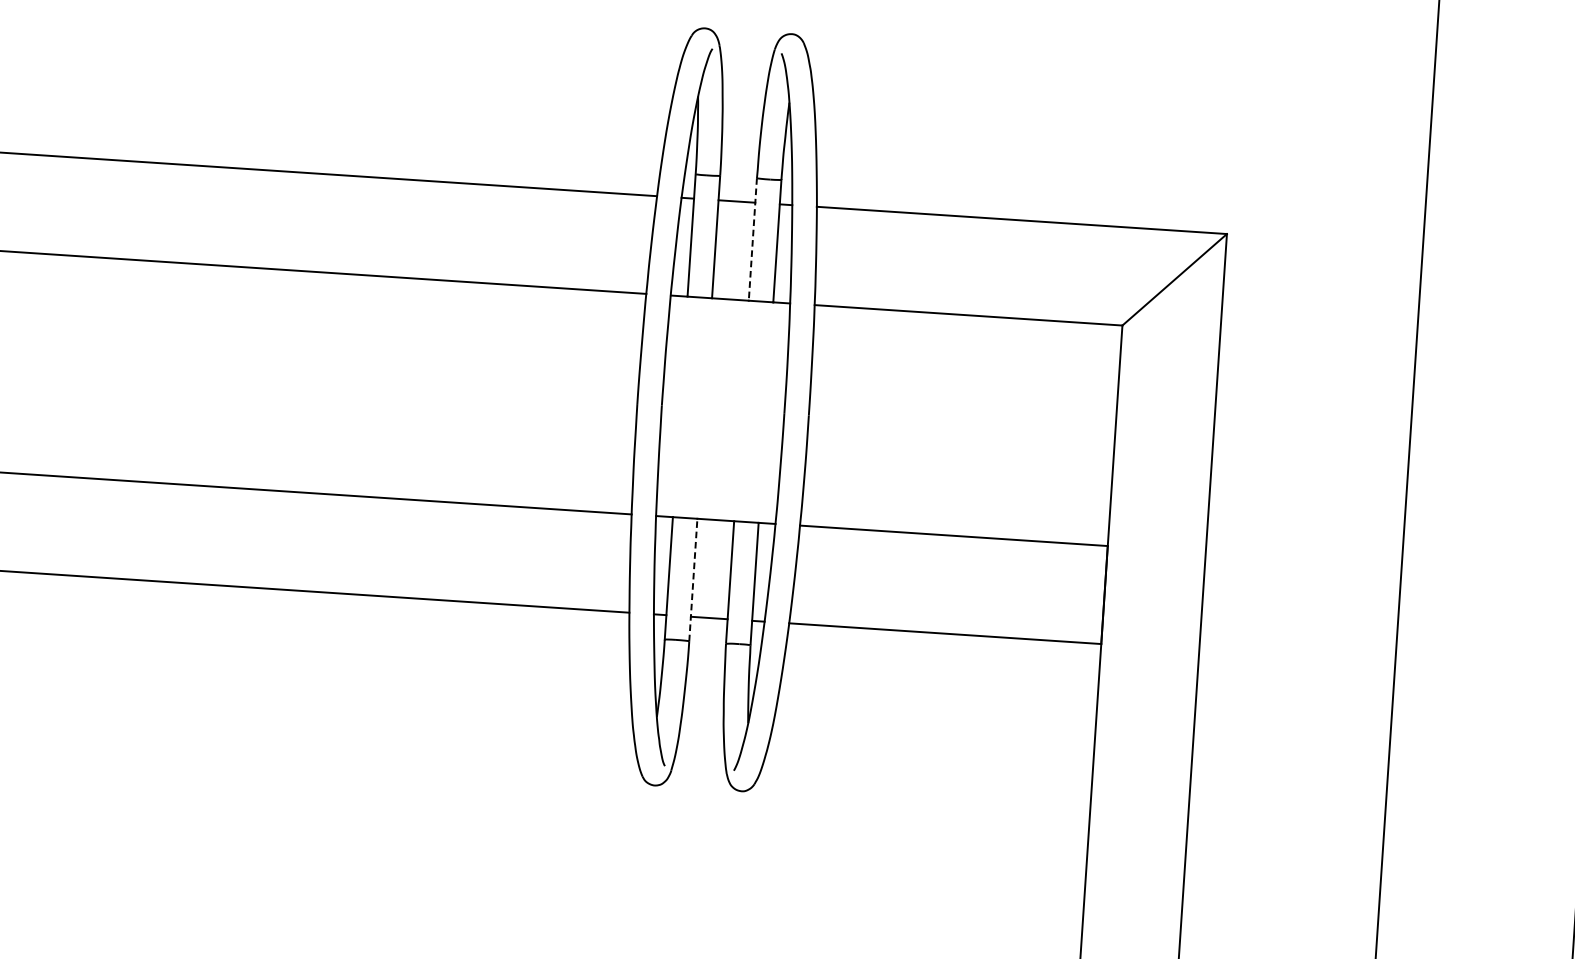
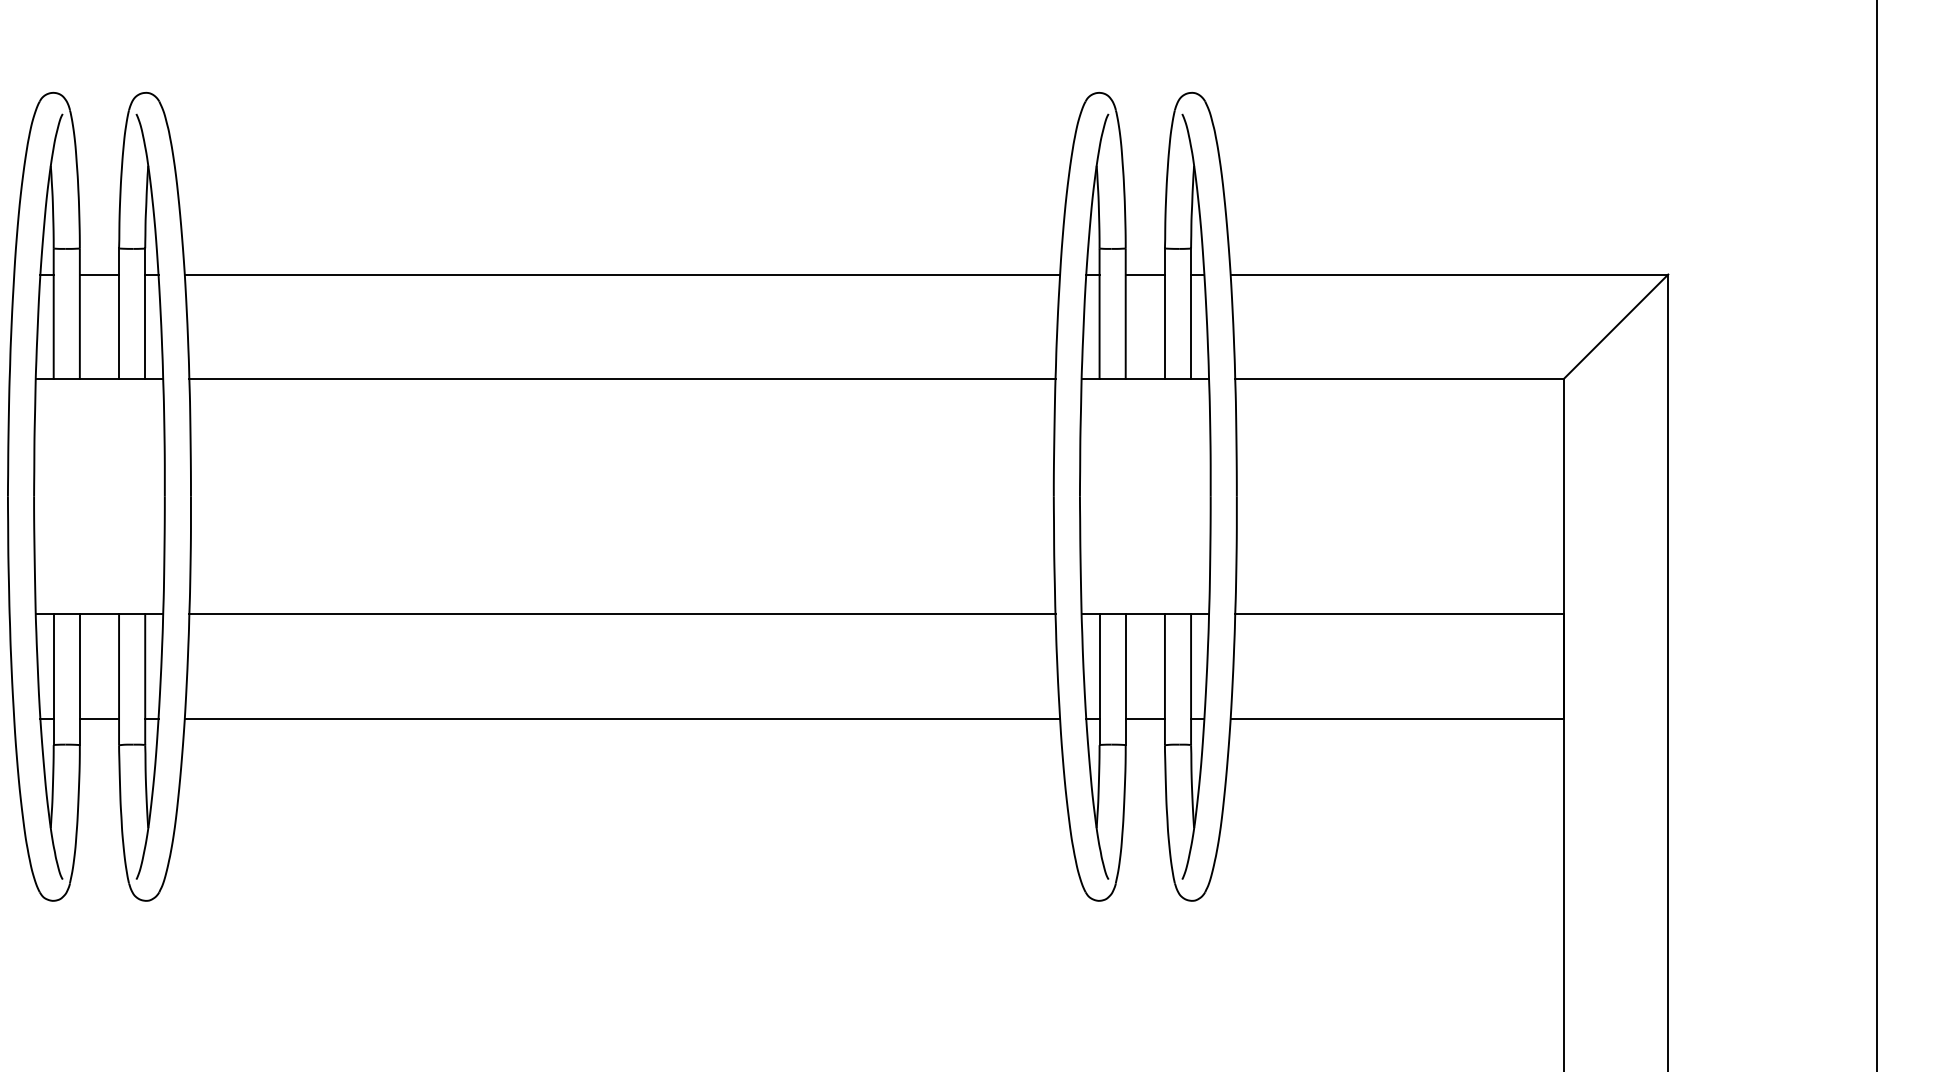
line: (752, 240) -> (1164, 314), dashed -> solid
line: (693, 579) -> (1125, 679), dashed -> solid

